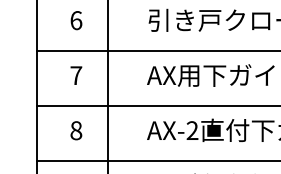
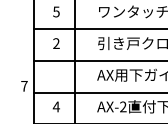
text: (76, 20) -> (56, 43), 6 -> 2
text: (76, 76) -> (24, 86), moved
text: (74, 129) -> (55, 106), 8 -> 4

